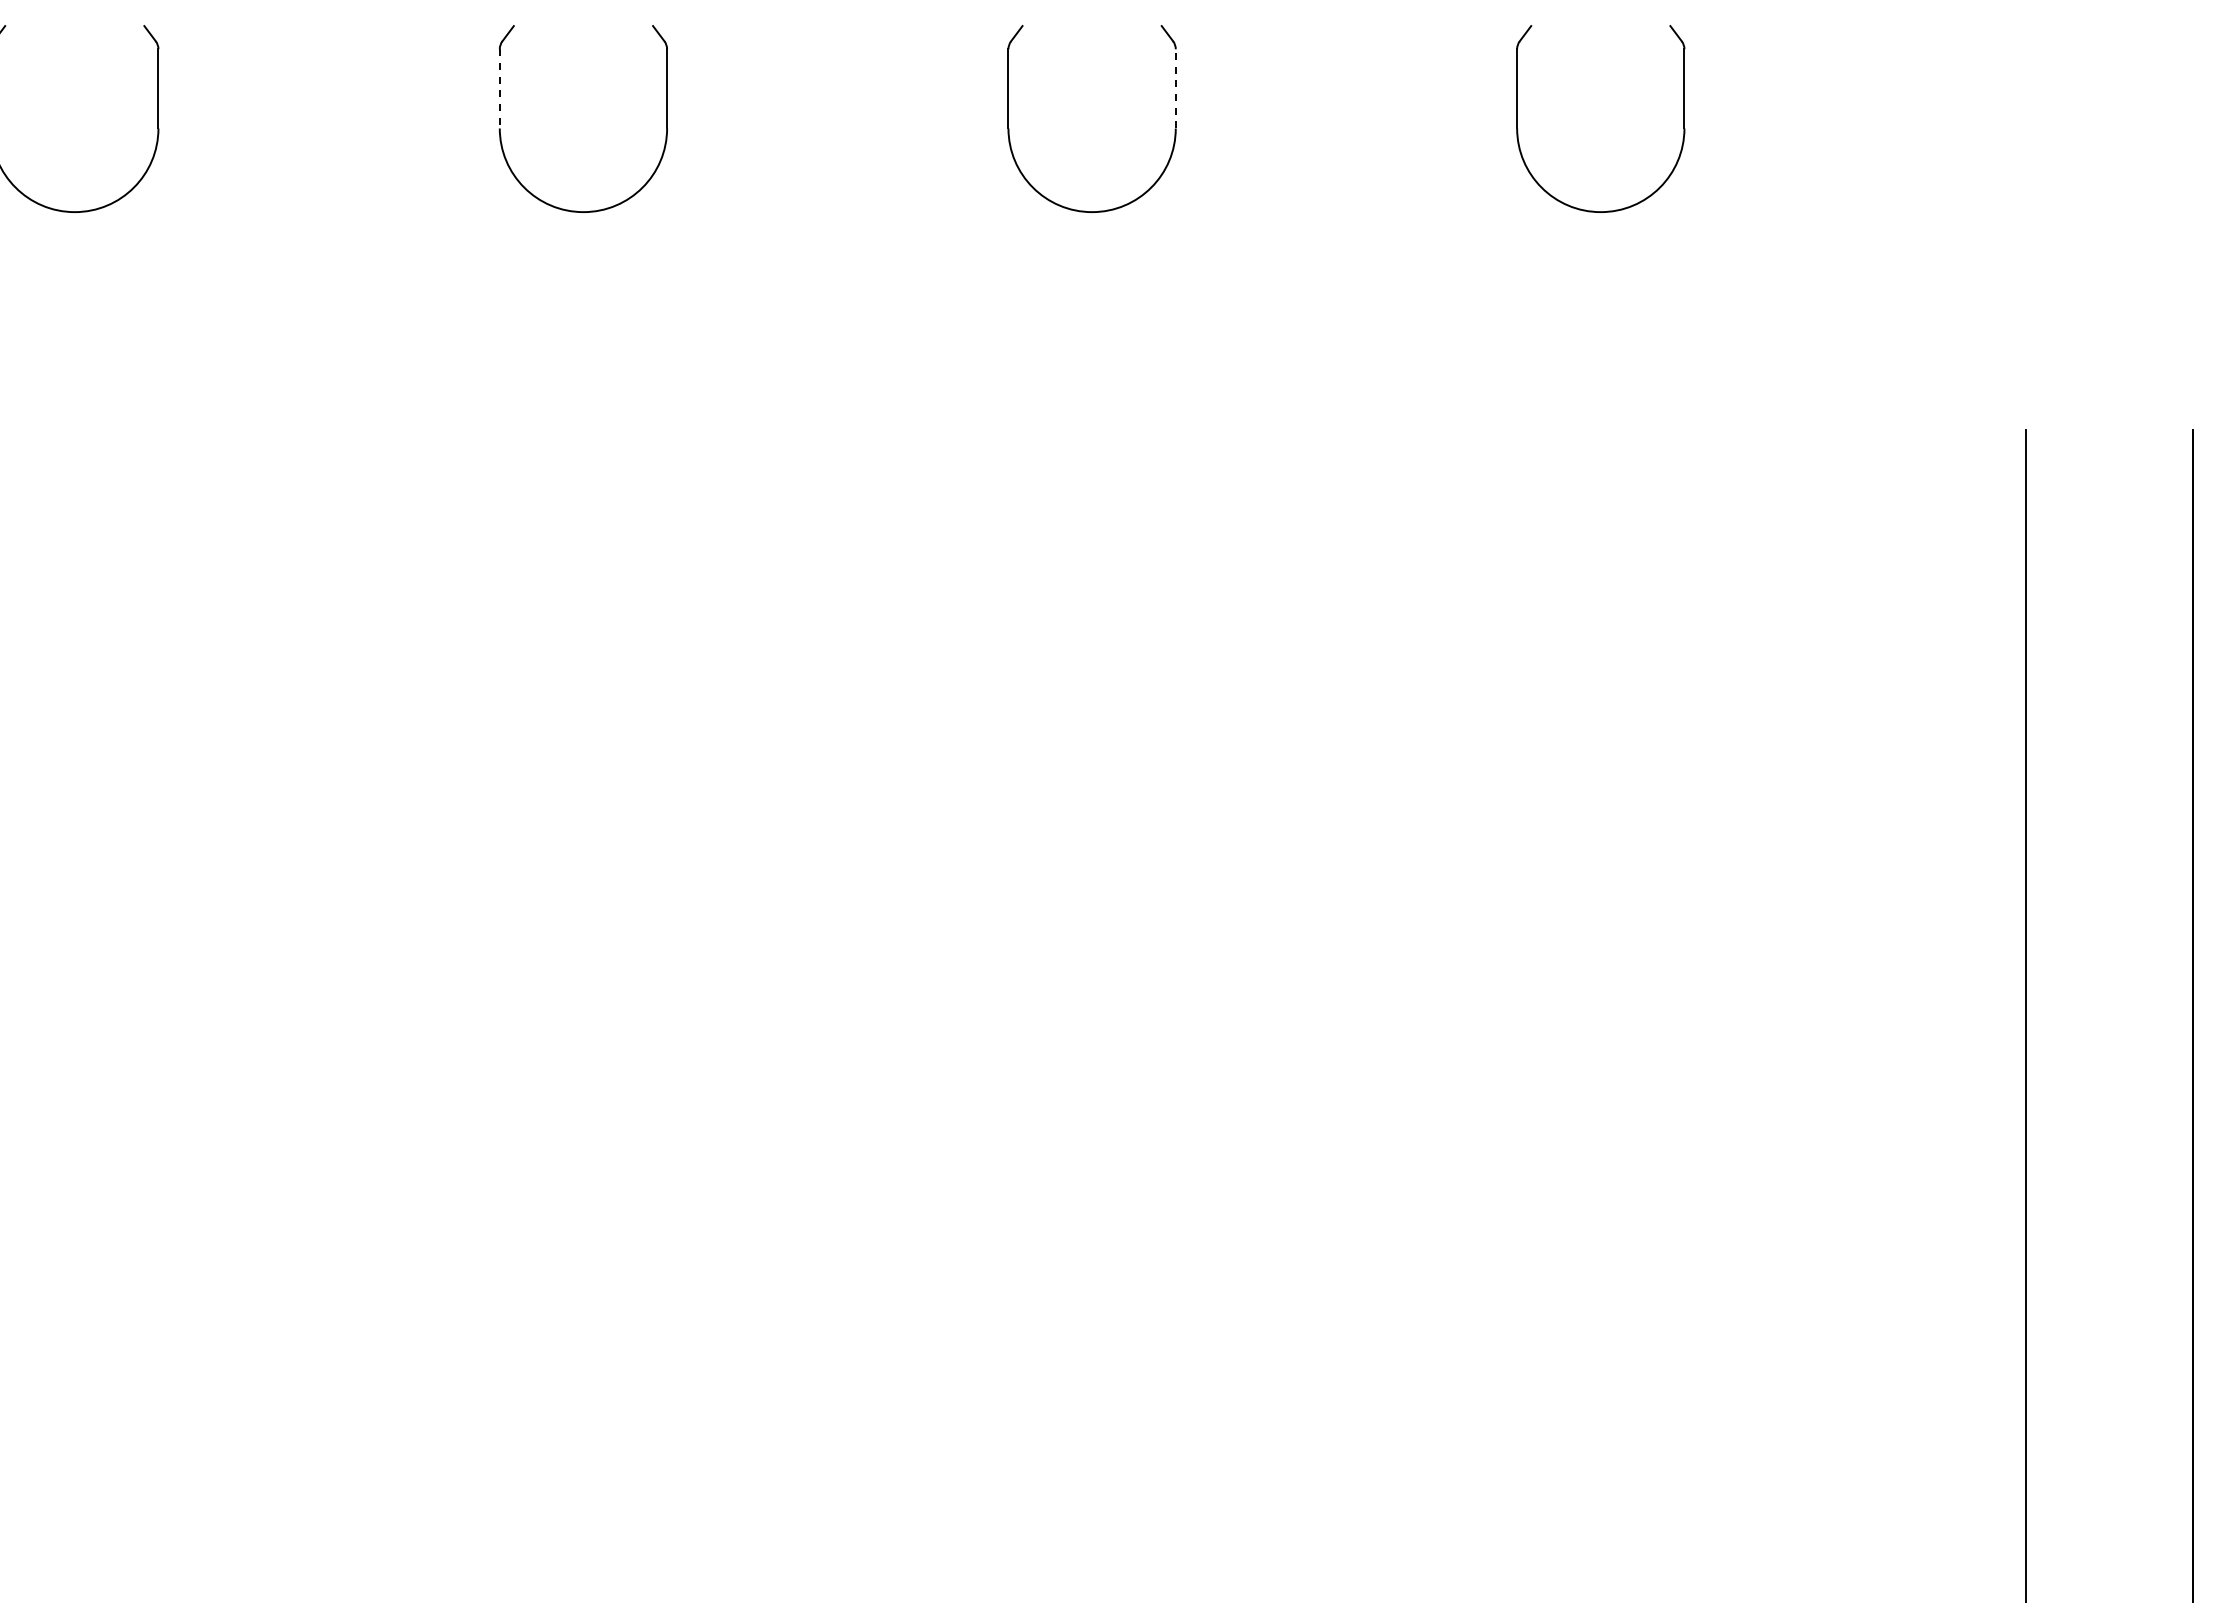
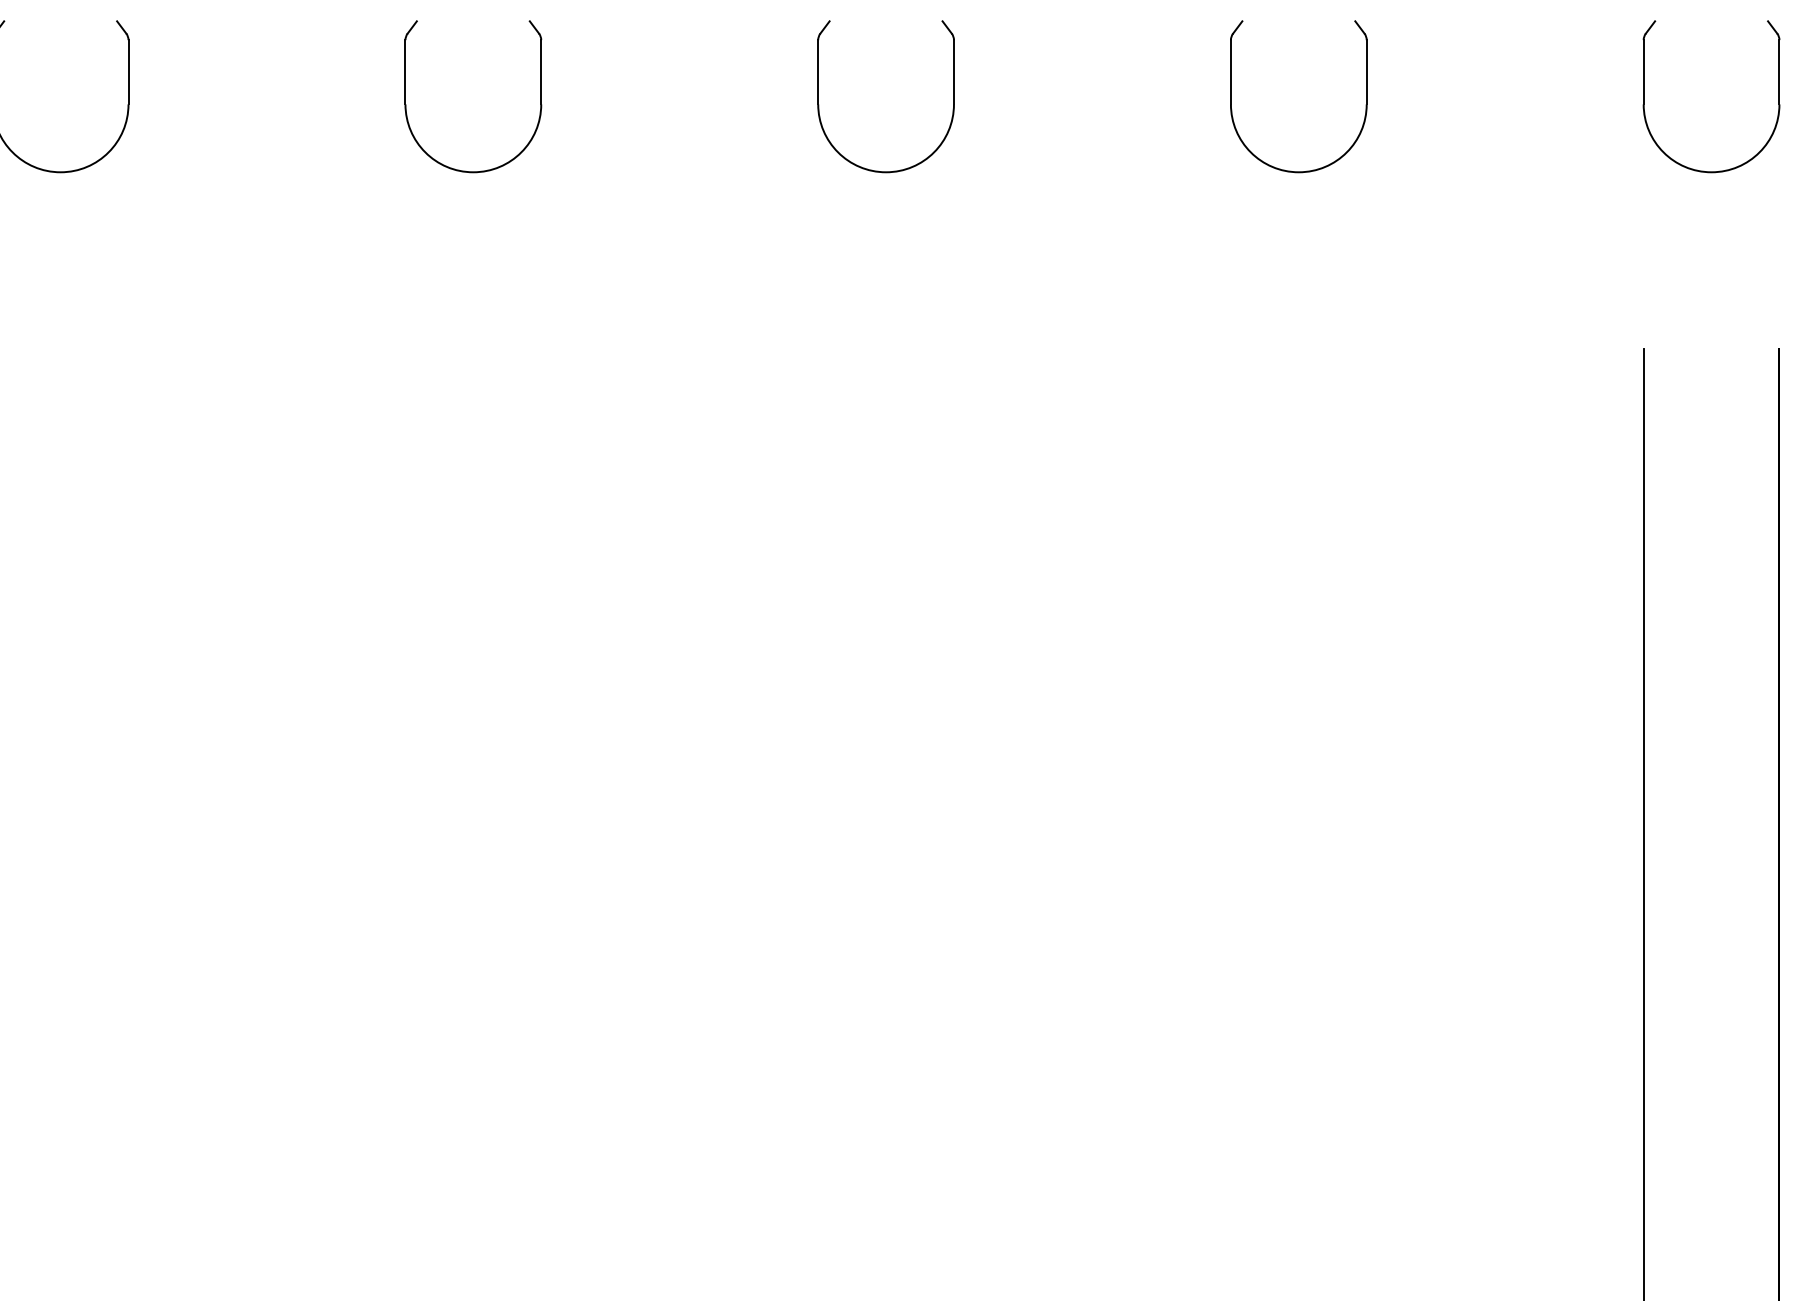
line: (499, 88) -> (405, 71), dashed -> solid
line: (1175, 88) -> (953, 71), dashed -> solid
part: (2026, 118) -> (1644, 96), added

